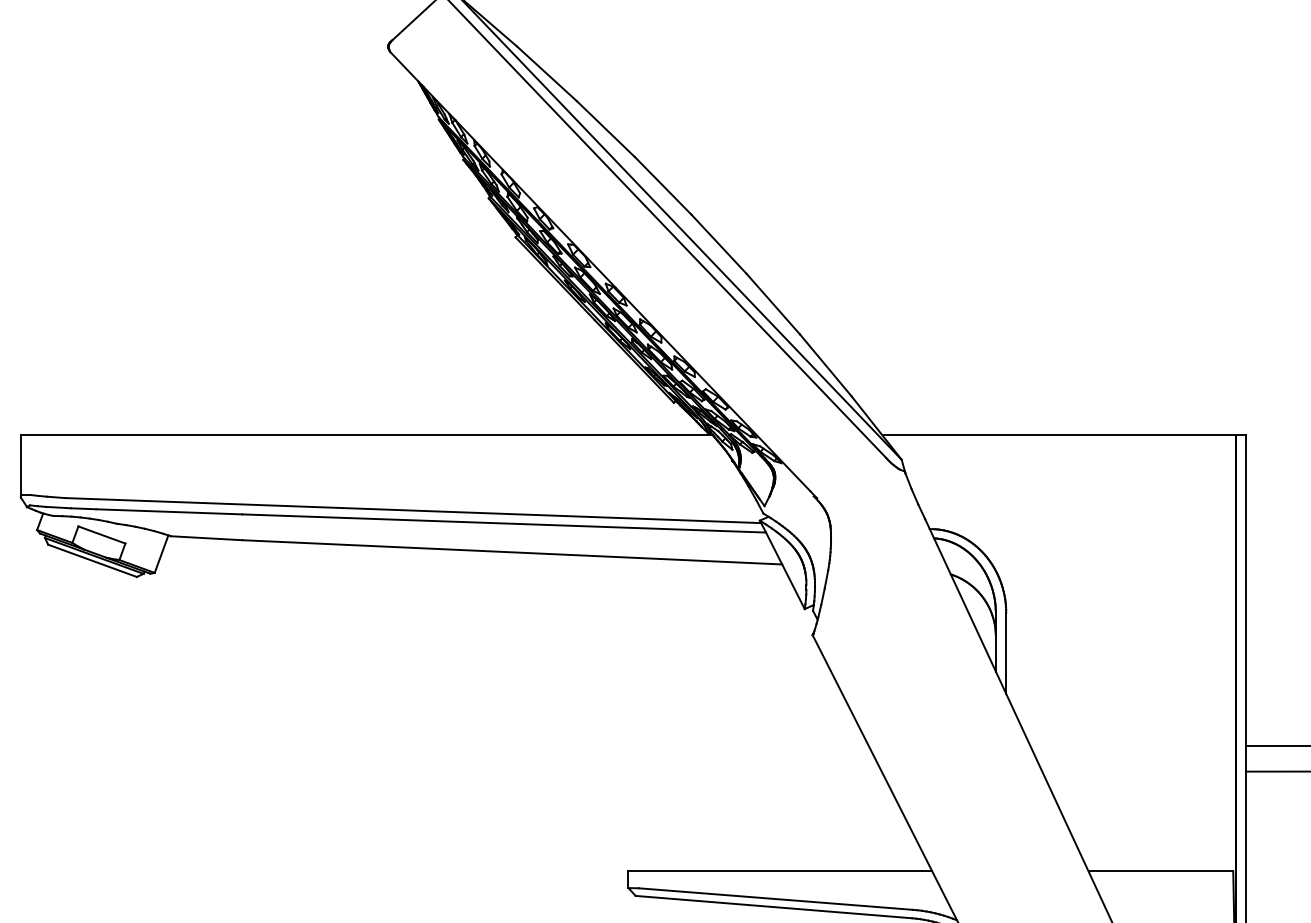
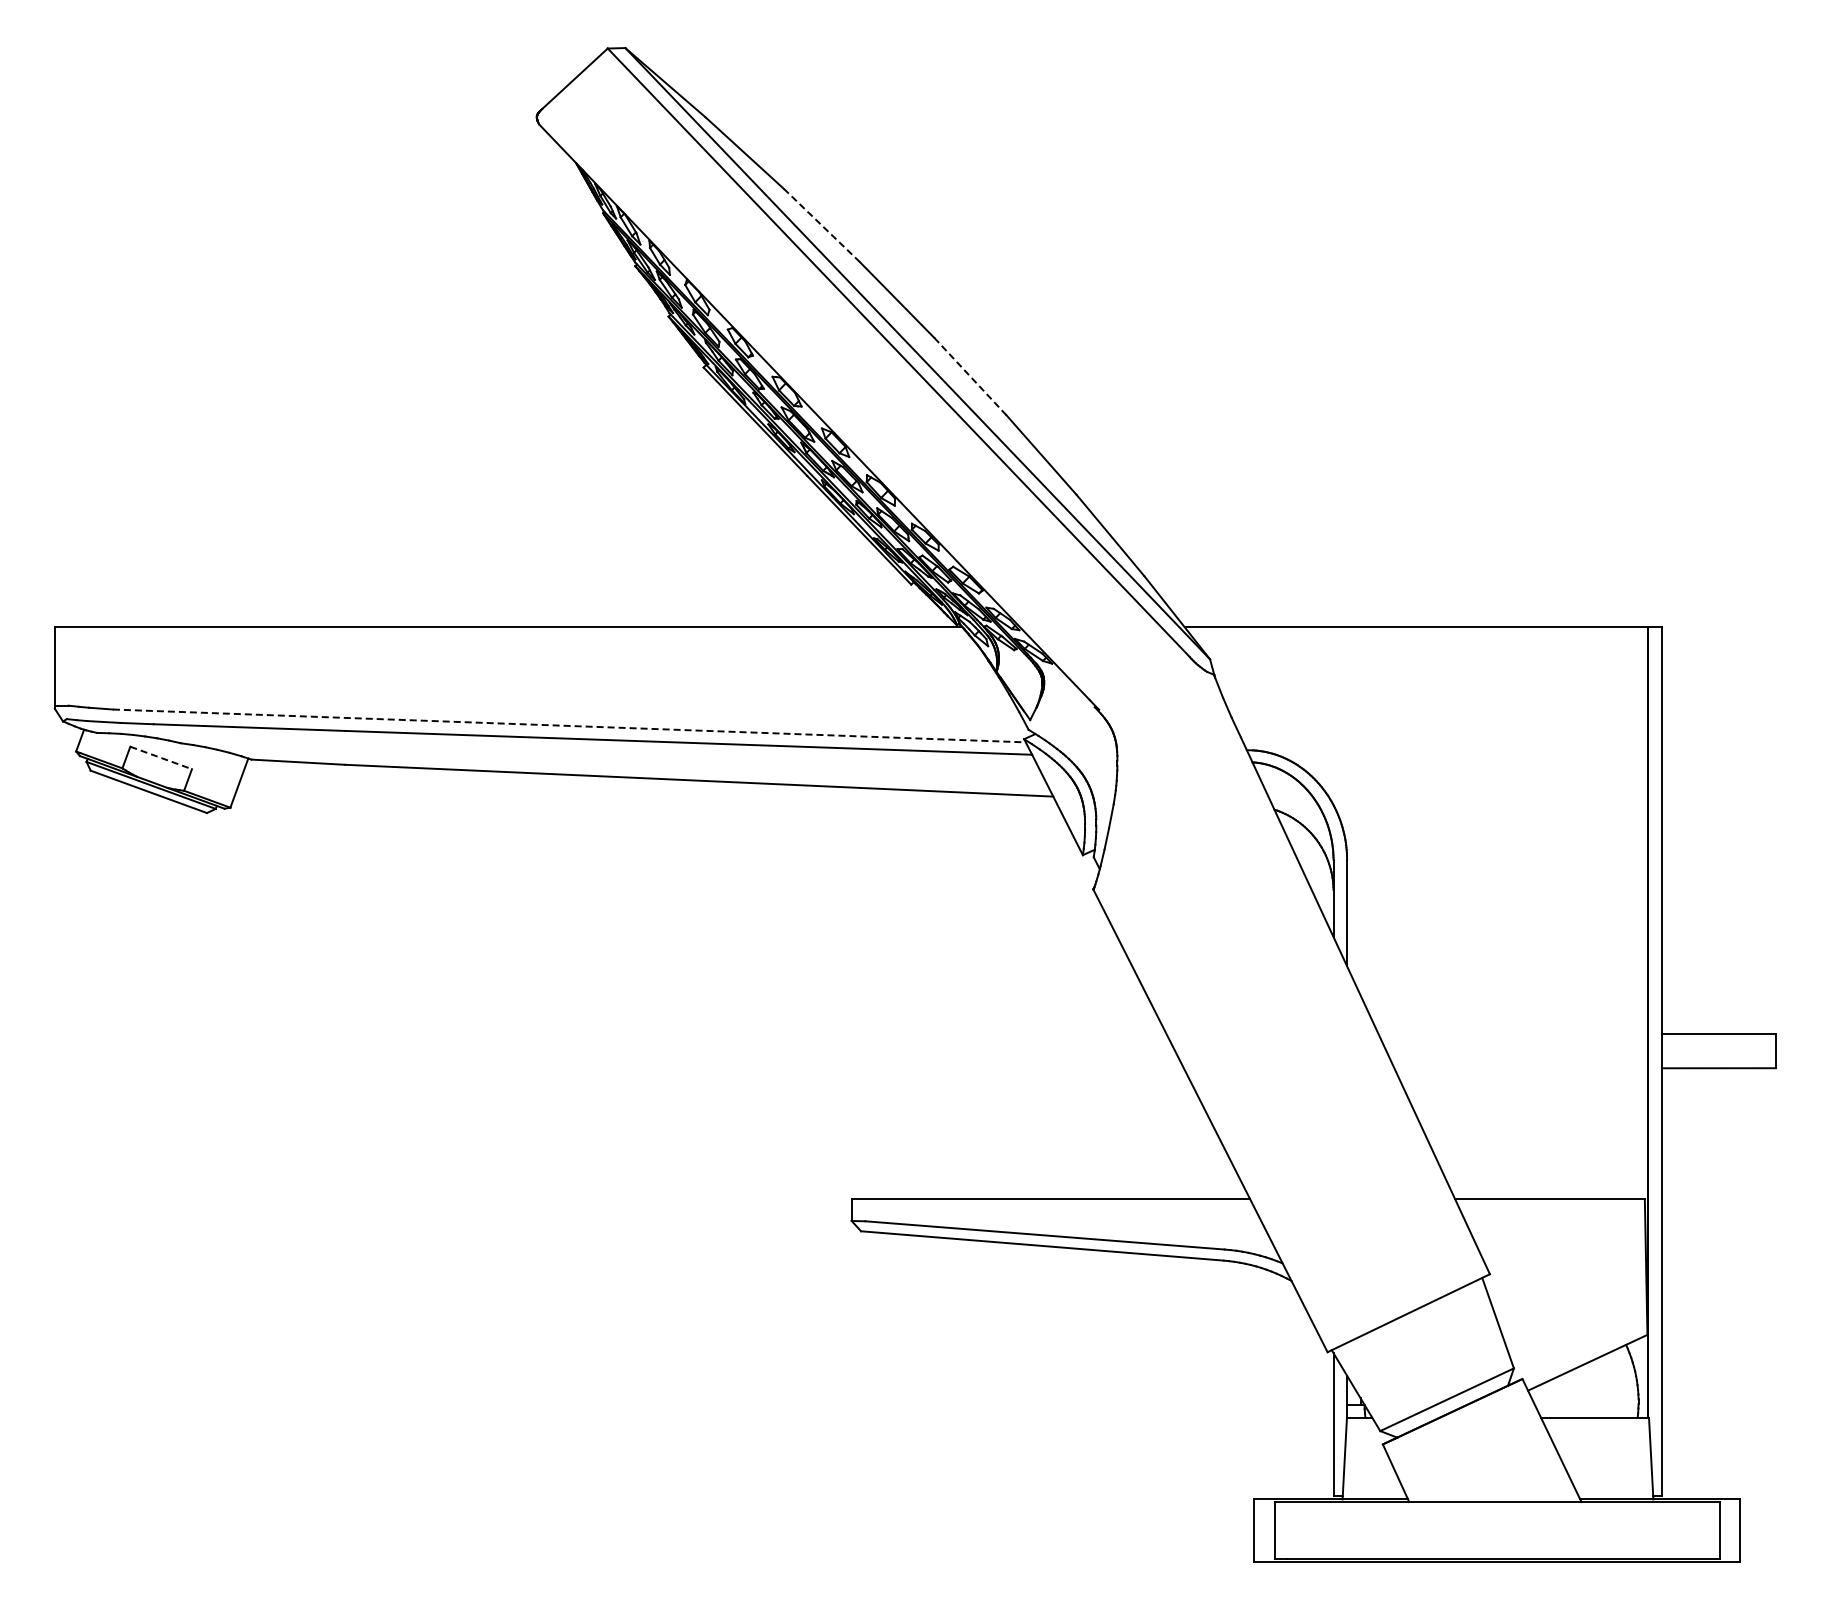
line: (605, 128) -> (821, 225), solid -> dashed
line: (719, 244) -> (970, 376), solid -> dashed
line: (413, 510) -> (569, 725), solid -> dashed
line: (102, 534) -> (161, 757), solid -> dashed

